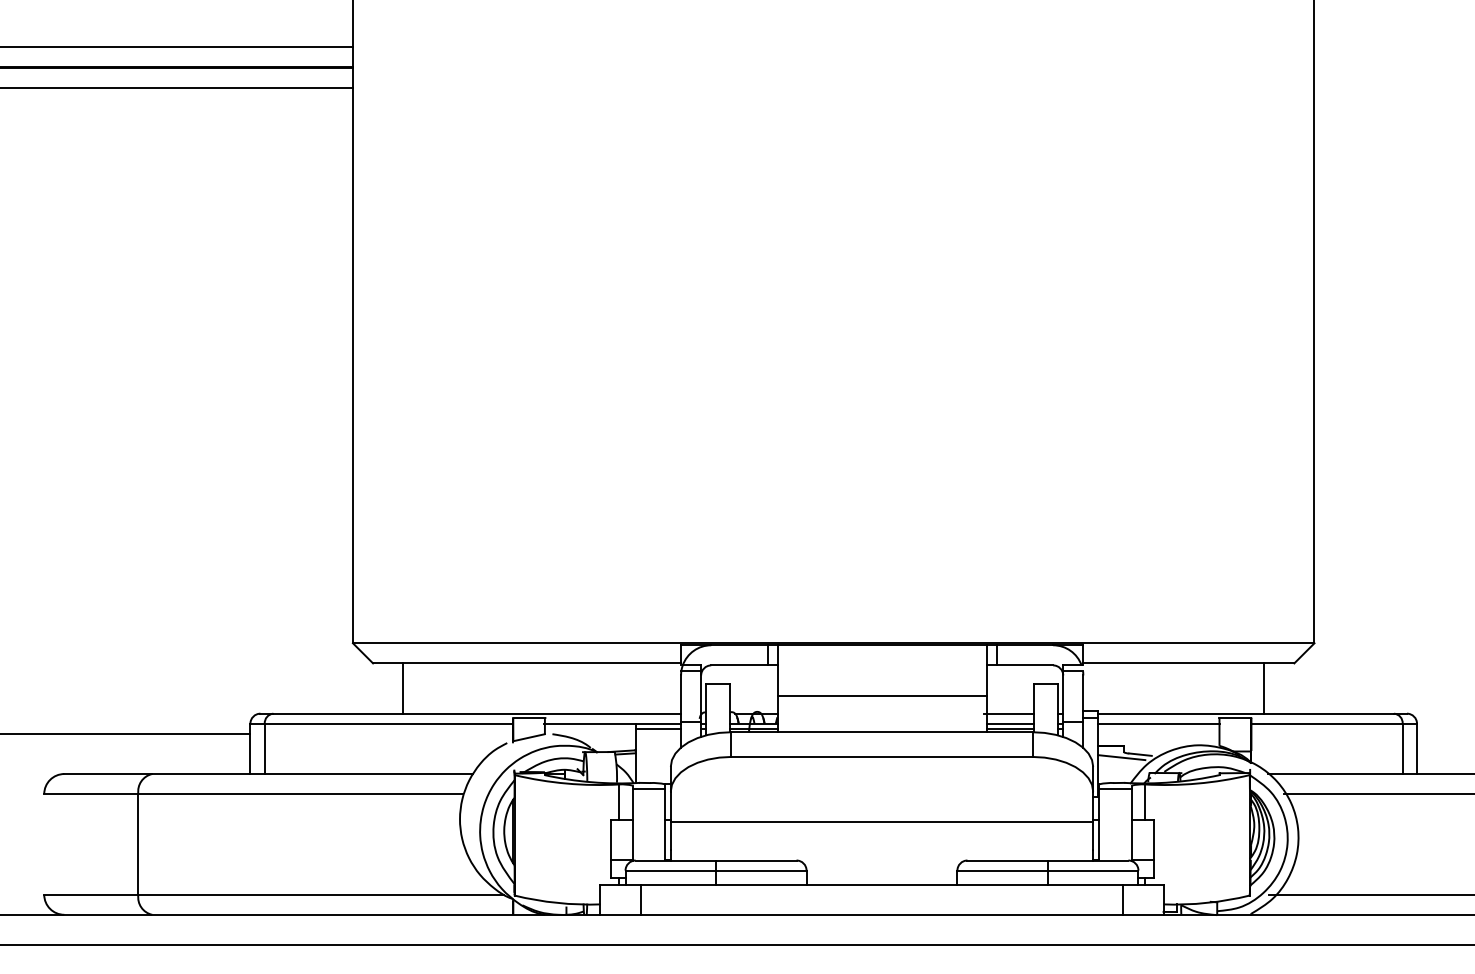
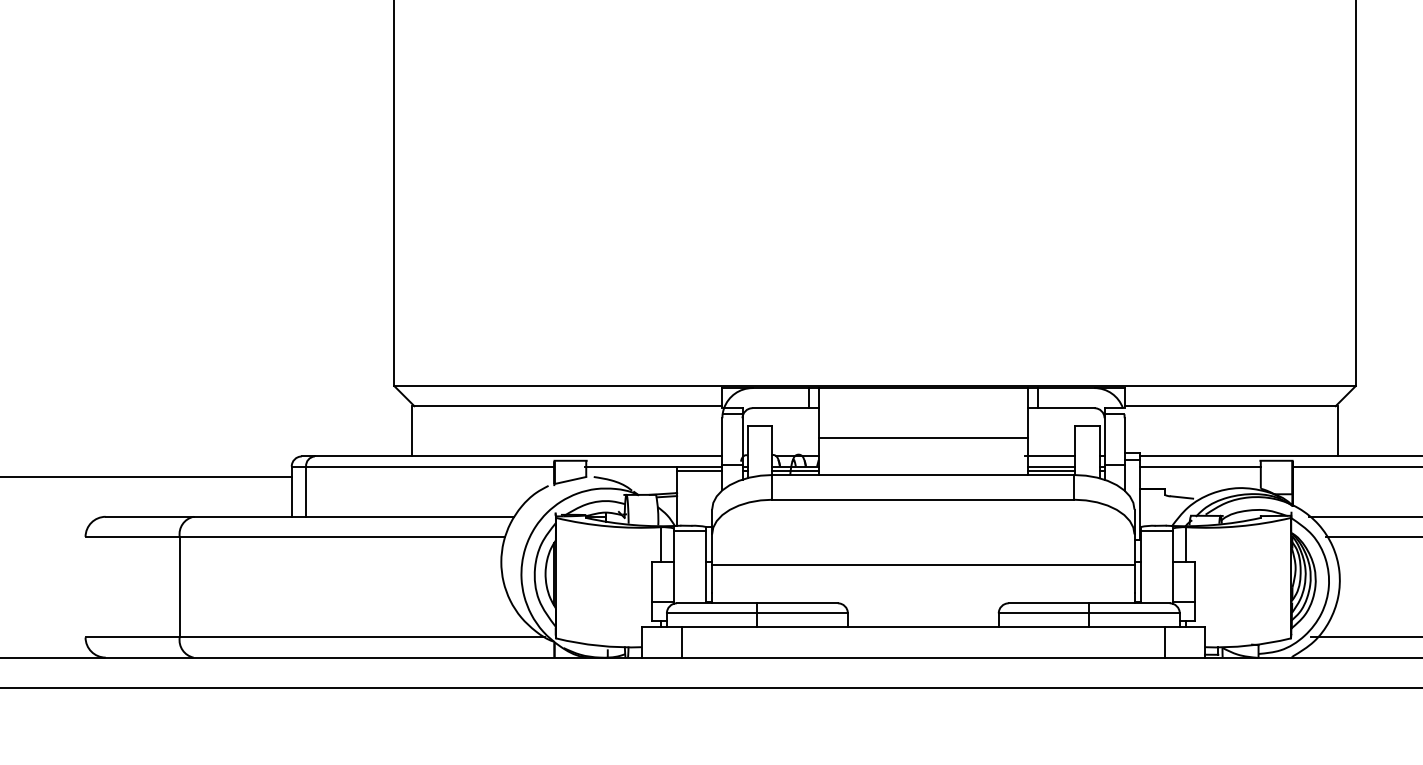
line: (403, 688) -> (411, 431), moved
line: (1264, 688) -> (1337, 431), moved
line: (1121, 757) -> (1162, 500), removed

